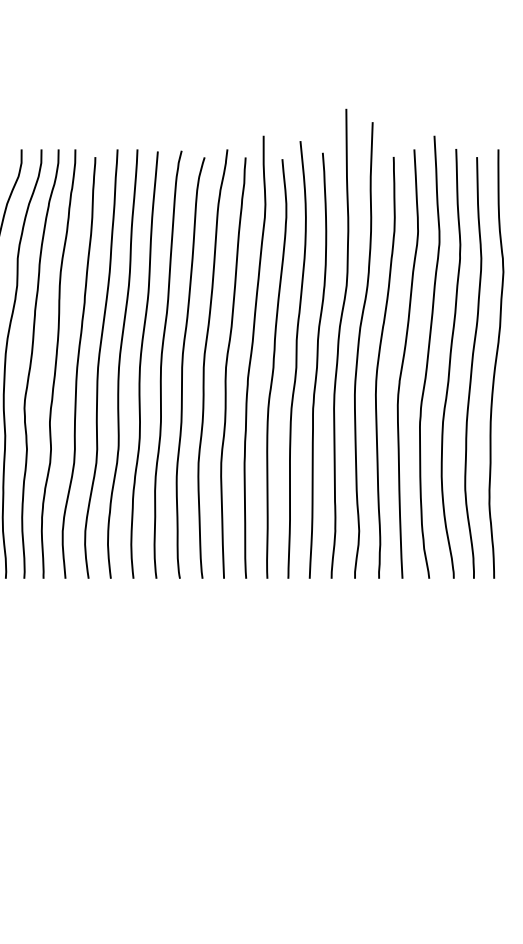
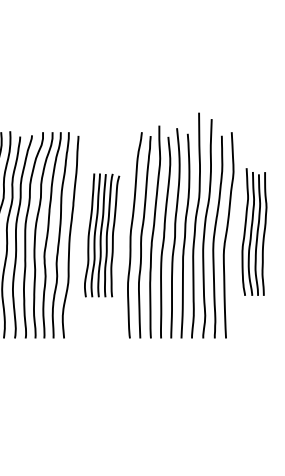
part: (461, 356) -> (254, 231), size x0.6
part: (143, 364) -> (101, 235), size x0.6

